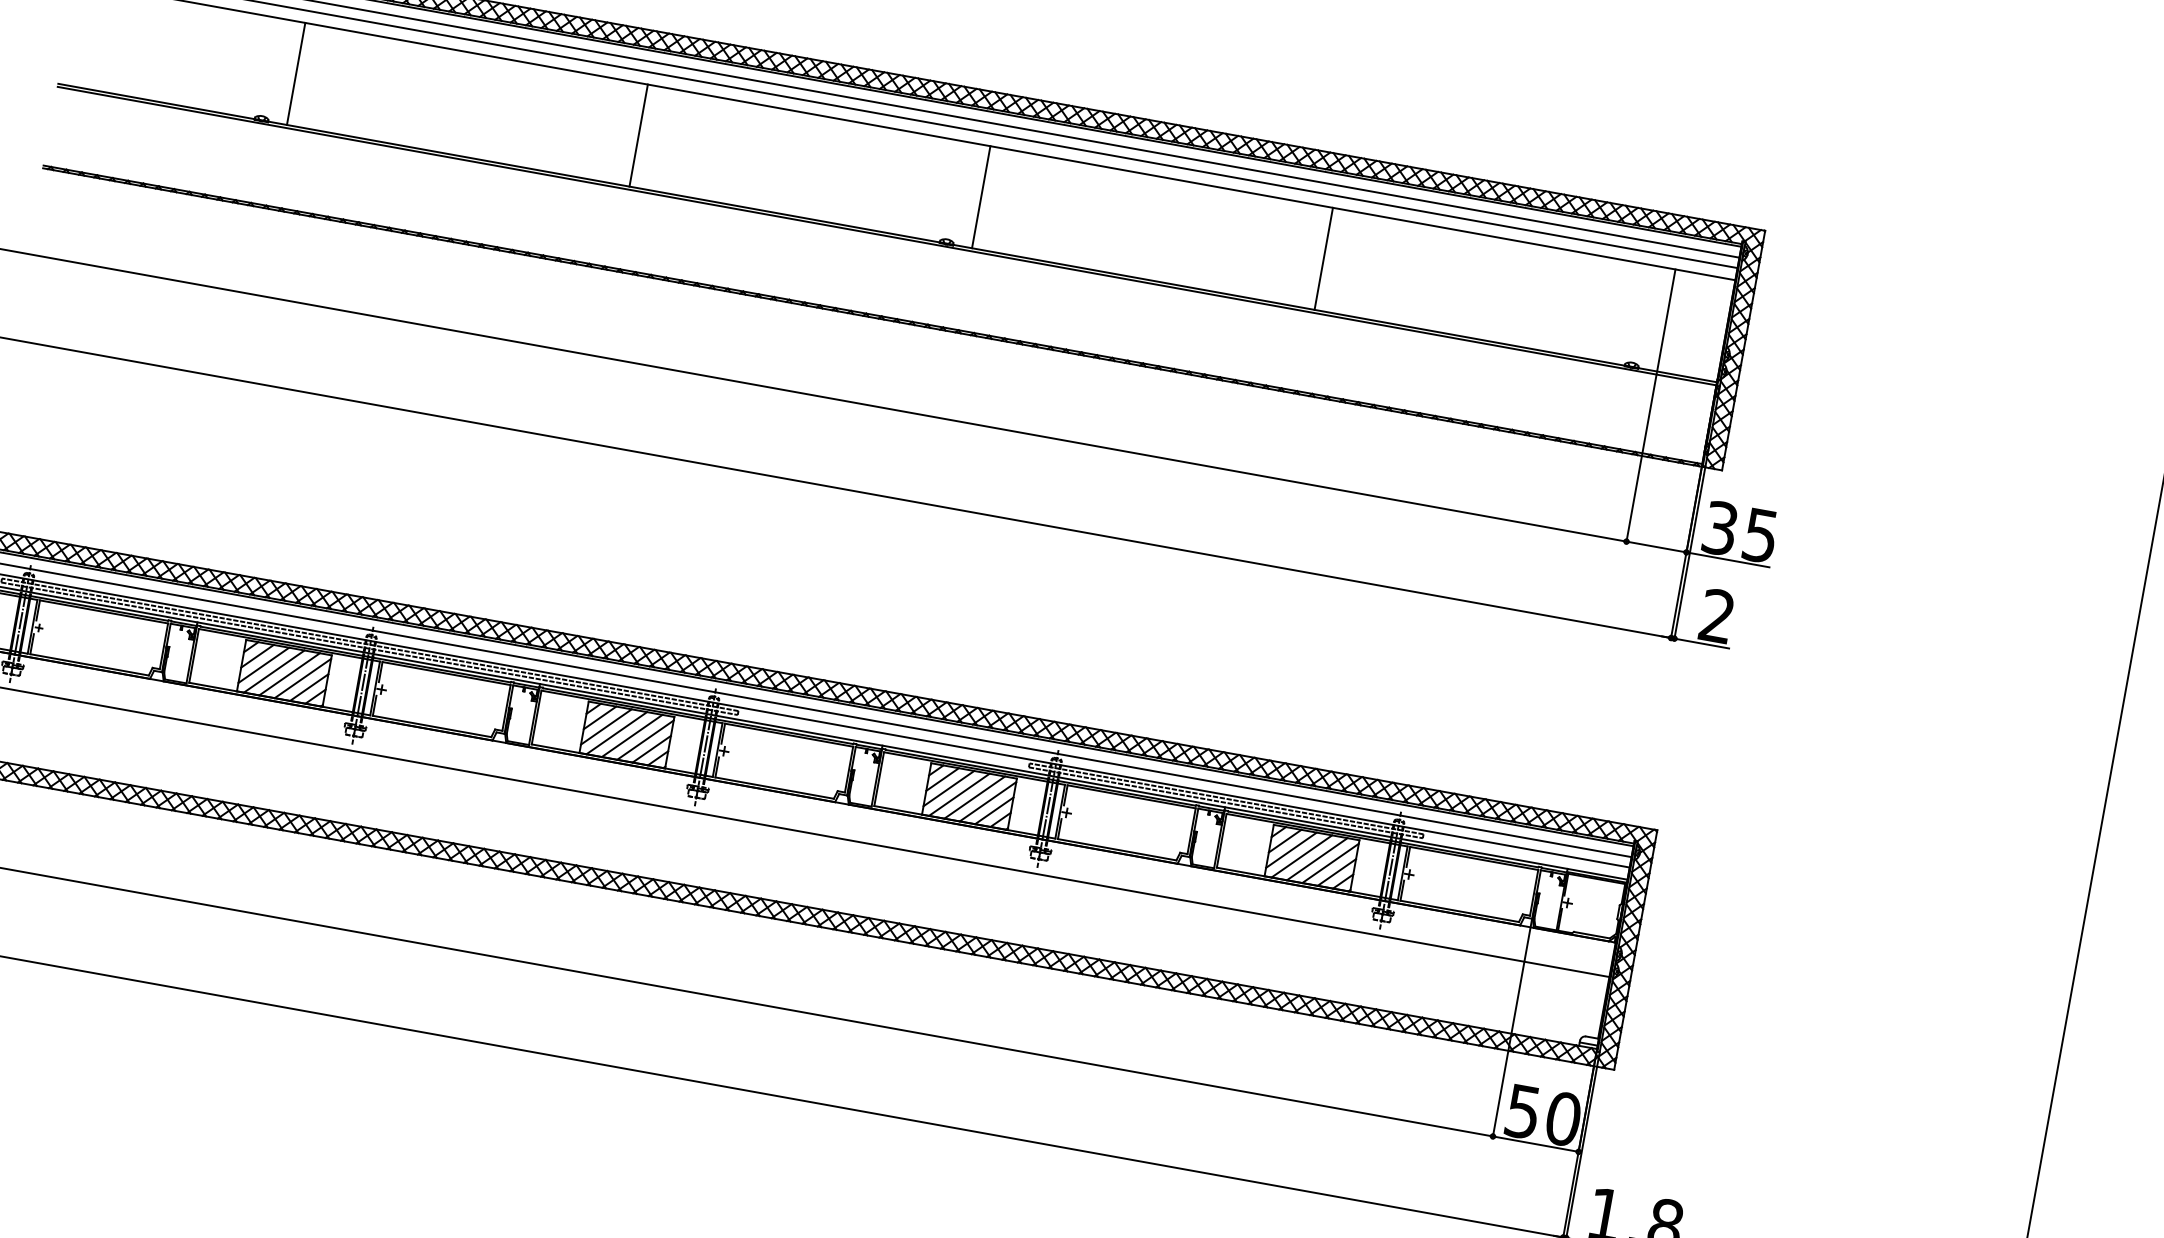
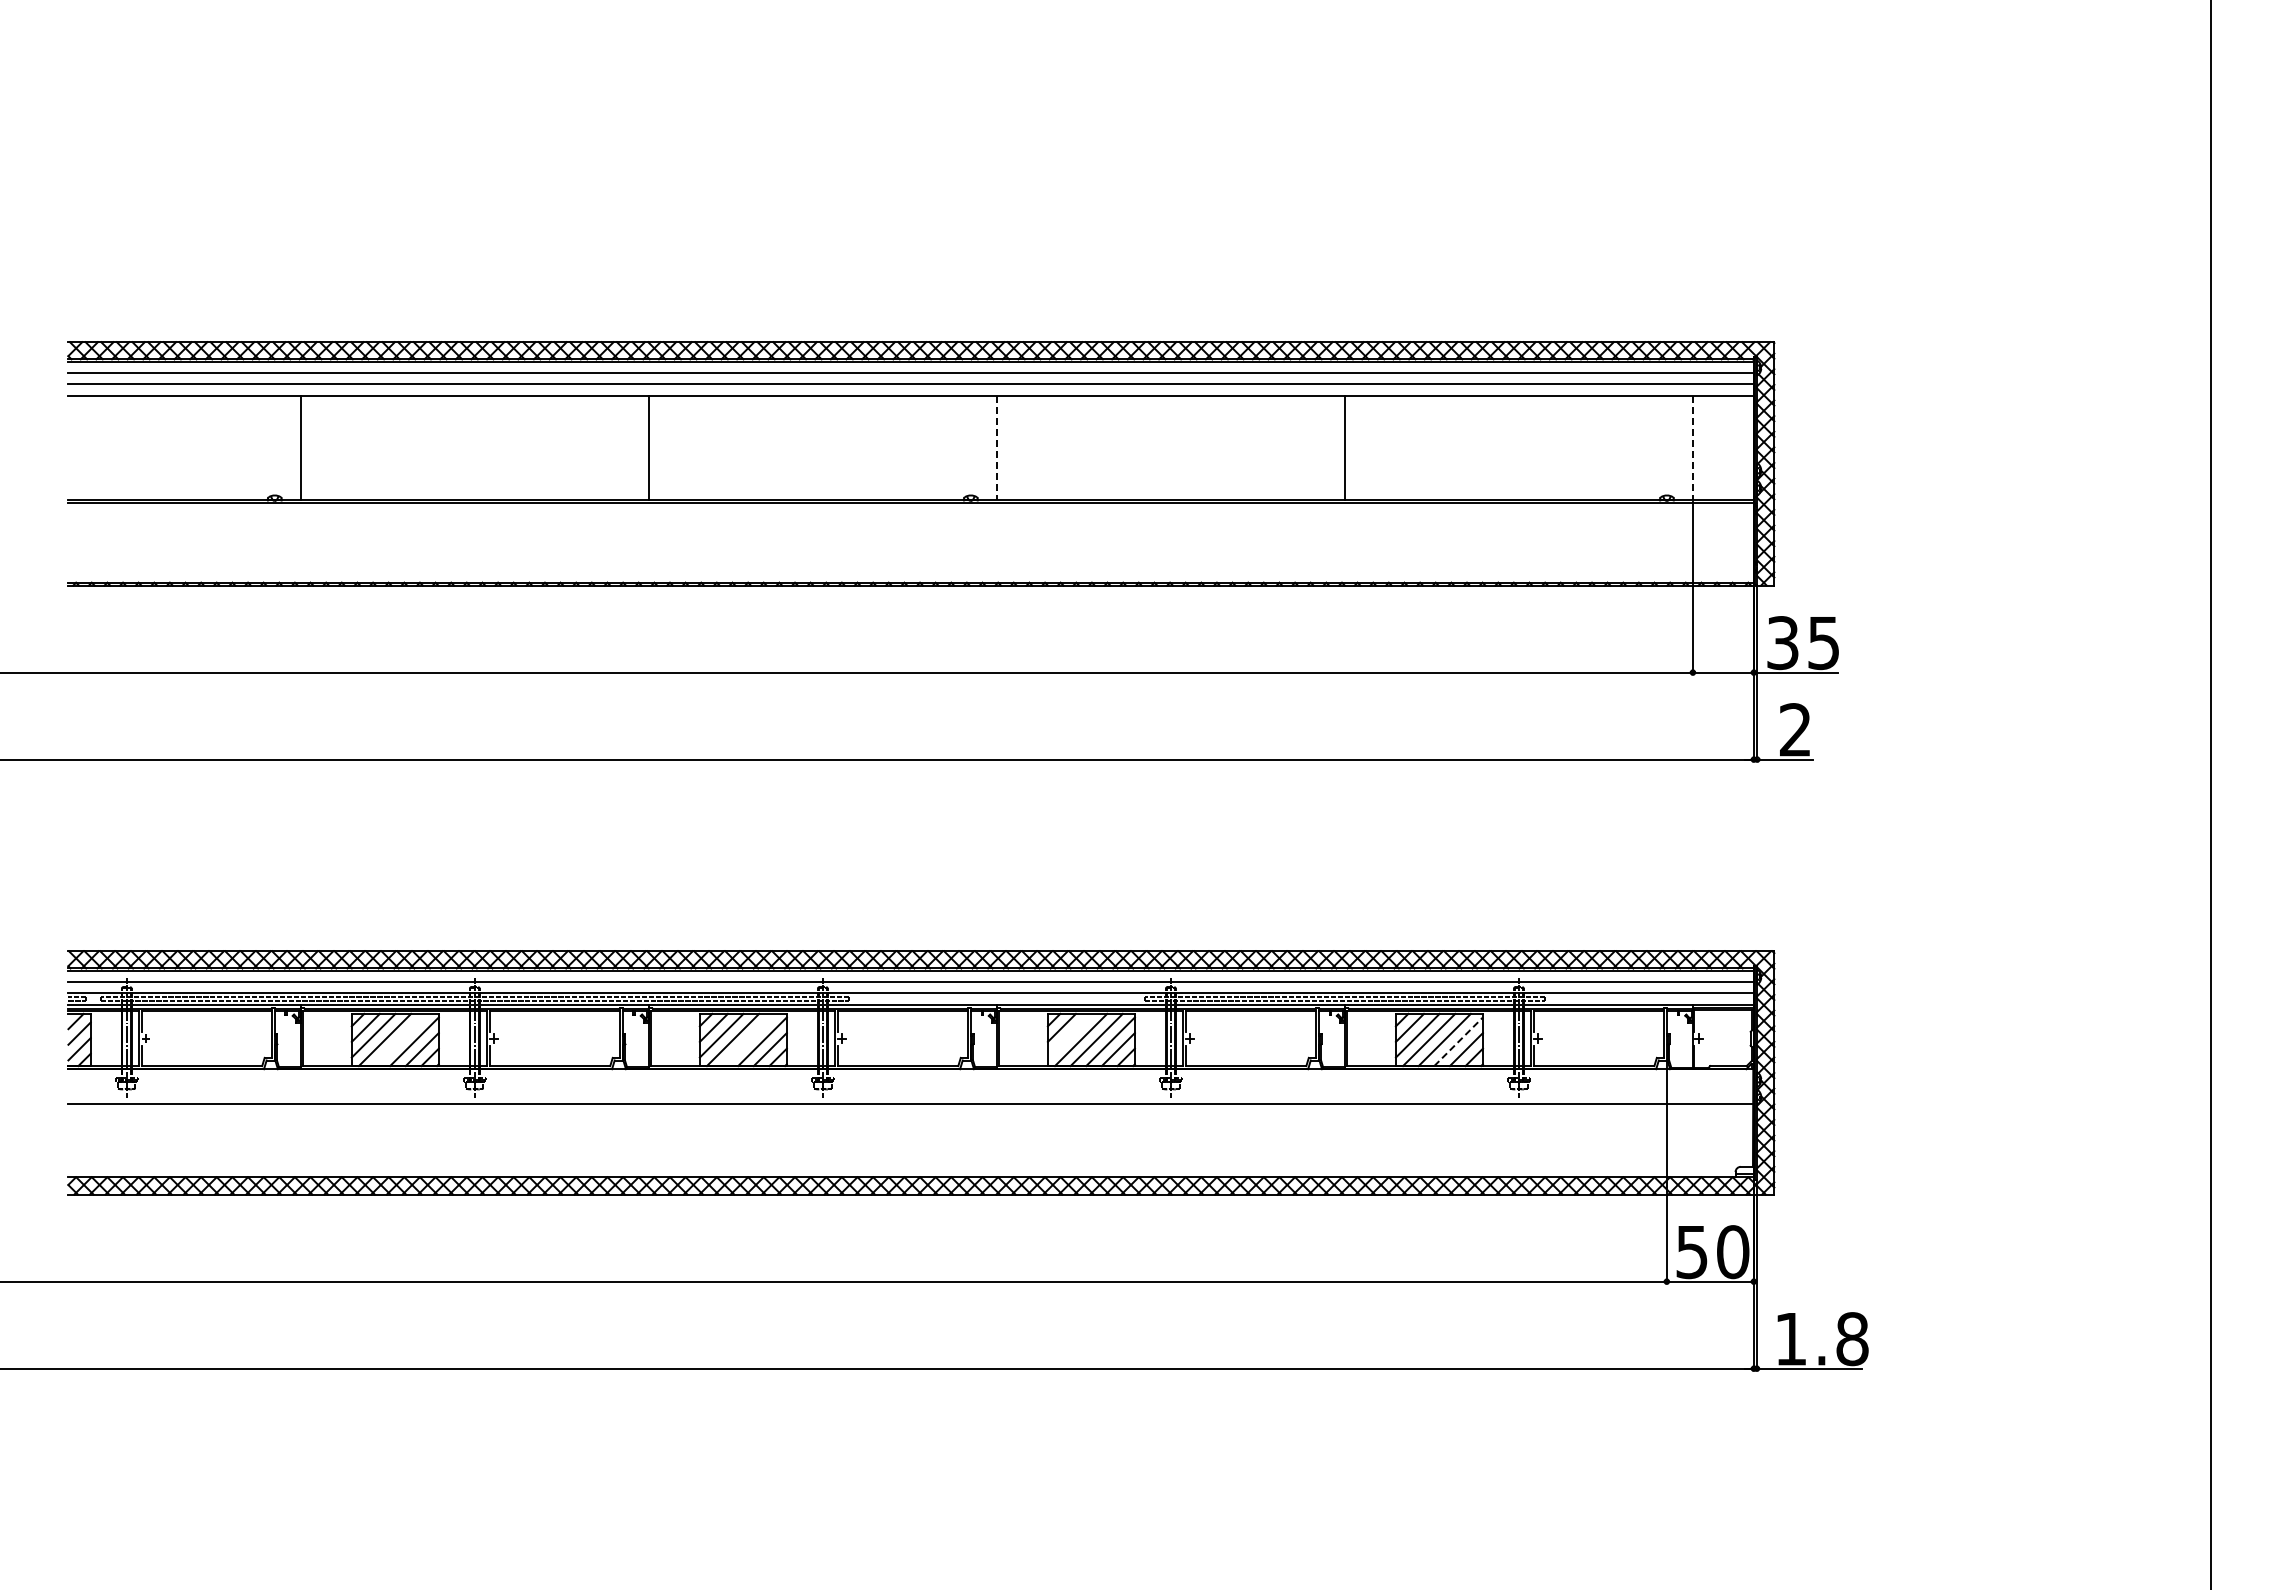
line: (980, 196) -> (996, 447), solid -> dashed
line: (1665, 319) -> (1692, 447), solid -> dashed
line: (289, 673) -> (400, 1039), removed
line: (632, 735) -> (748, 1039), removed
line: (948, 788) -> (1069, 1035), removed
line: (1330, 863) -> (1458, 1041), solid -> dashed

